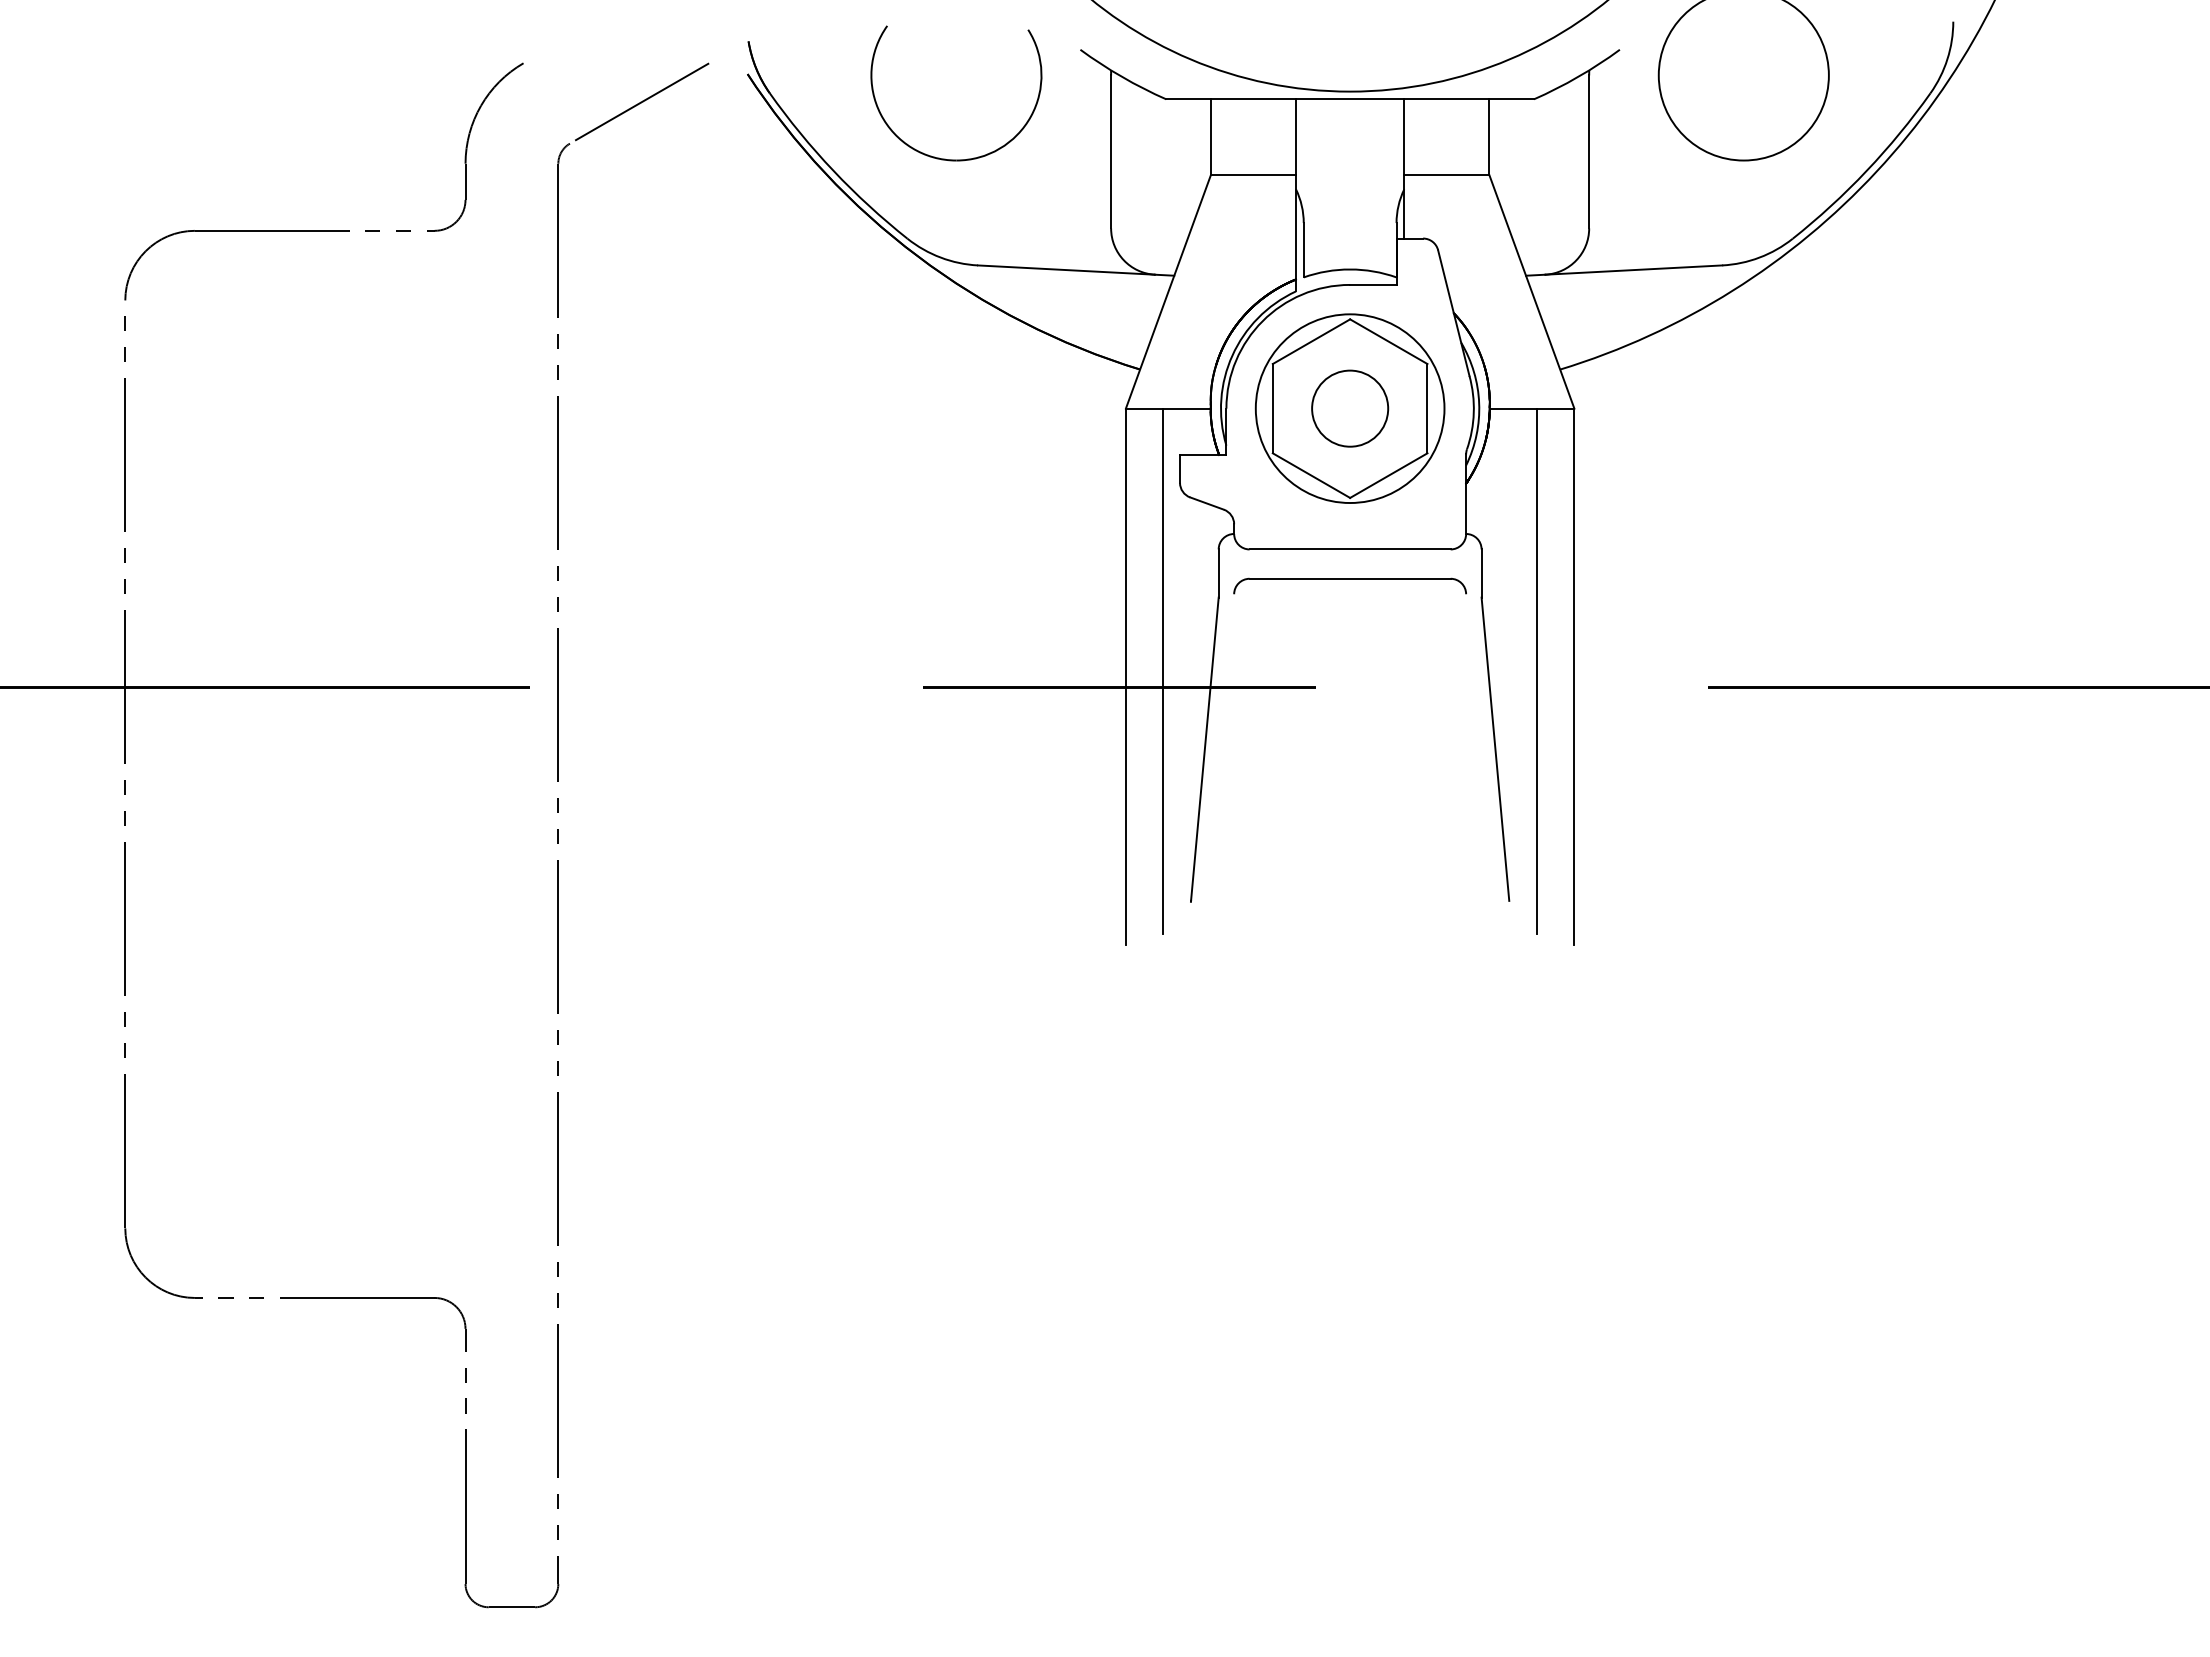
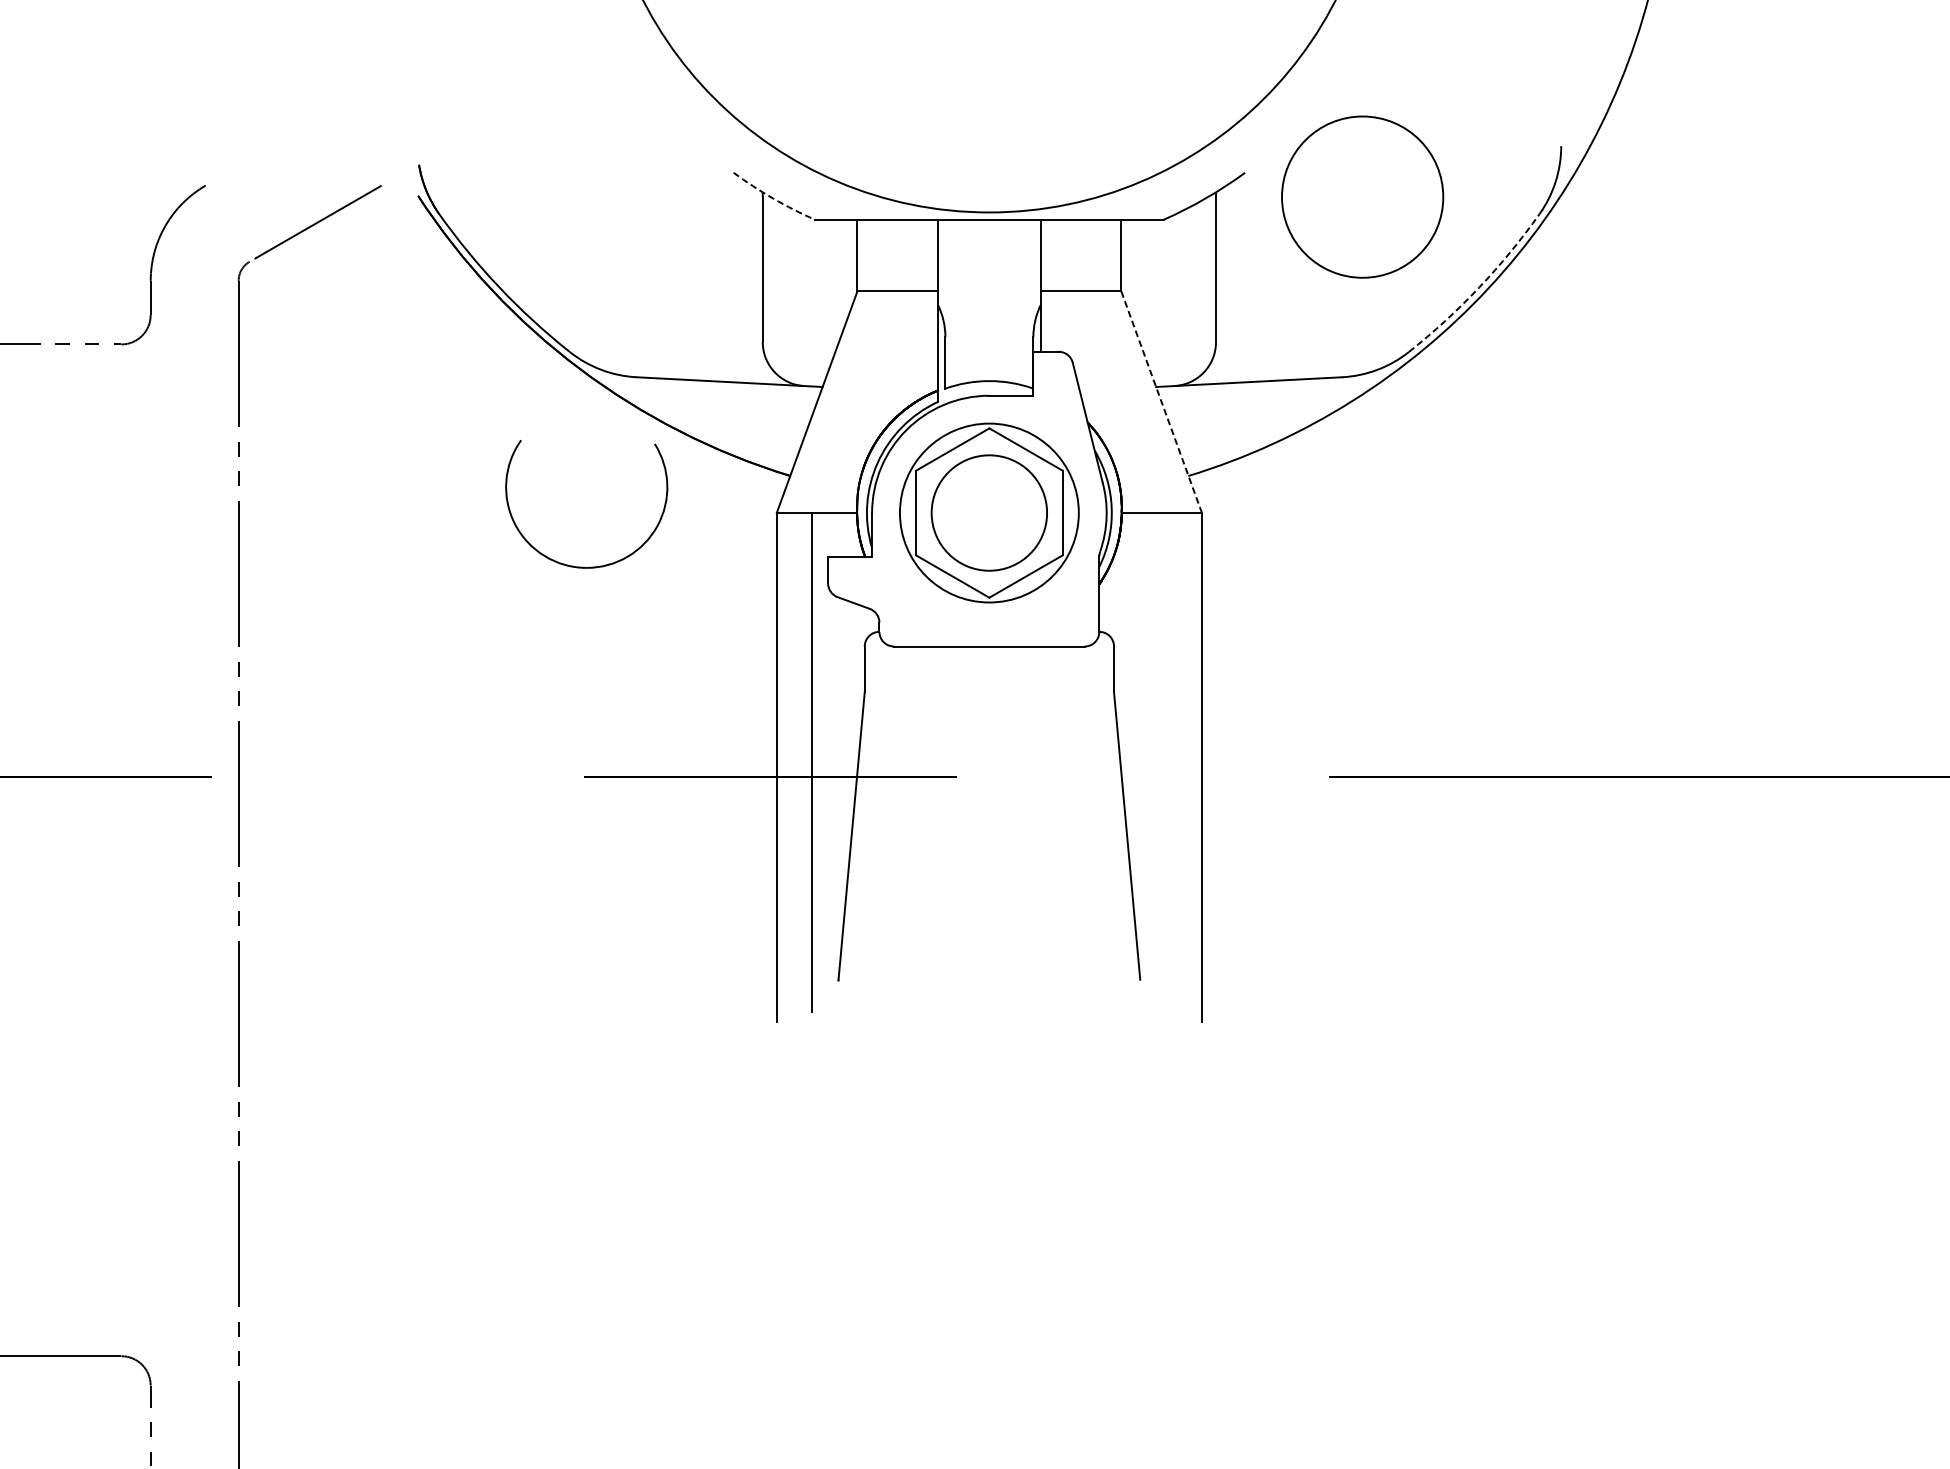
arc: (1122, 76) -> (773, 198), solid -> dashed
part: (945, 158) -> (576, 565), moved
arc: (1866, 170) -> (1478, 287), solid -> dashed
line: (1532, 292) -> (1162, 402), solid -> dashed
circle: (1350, 408) -> (989, 512), size x1.6
part: (1349, 585) -> (988, 680), removed
line: (1537, 671) -> (1167, 762), removed

